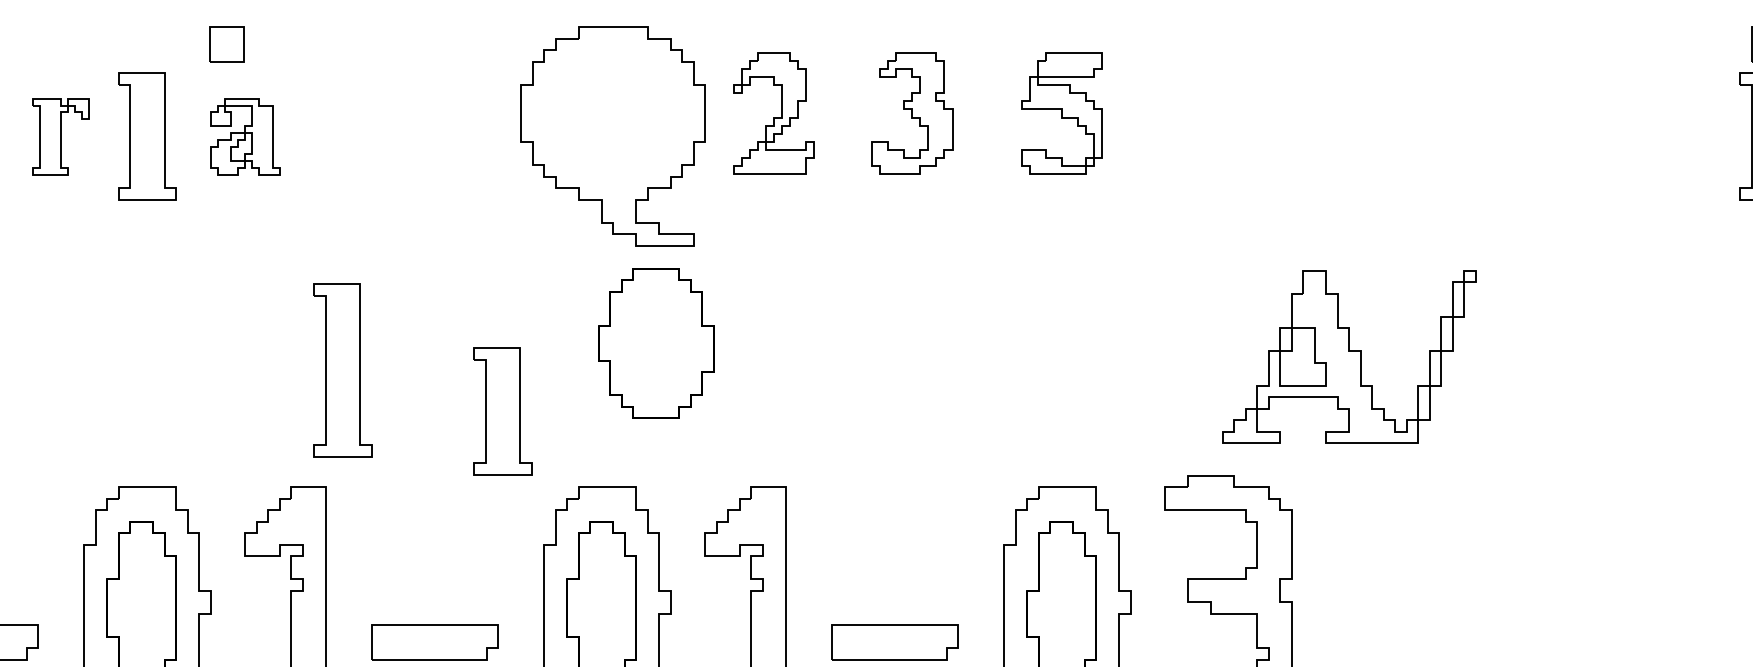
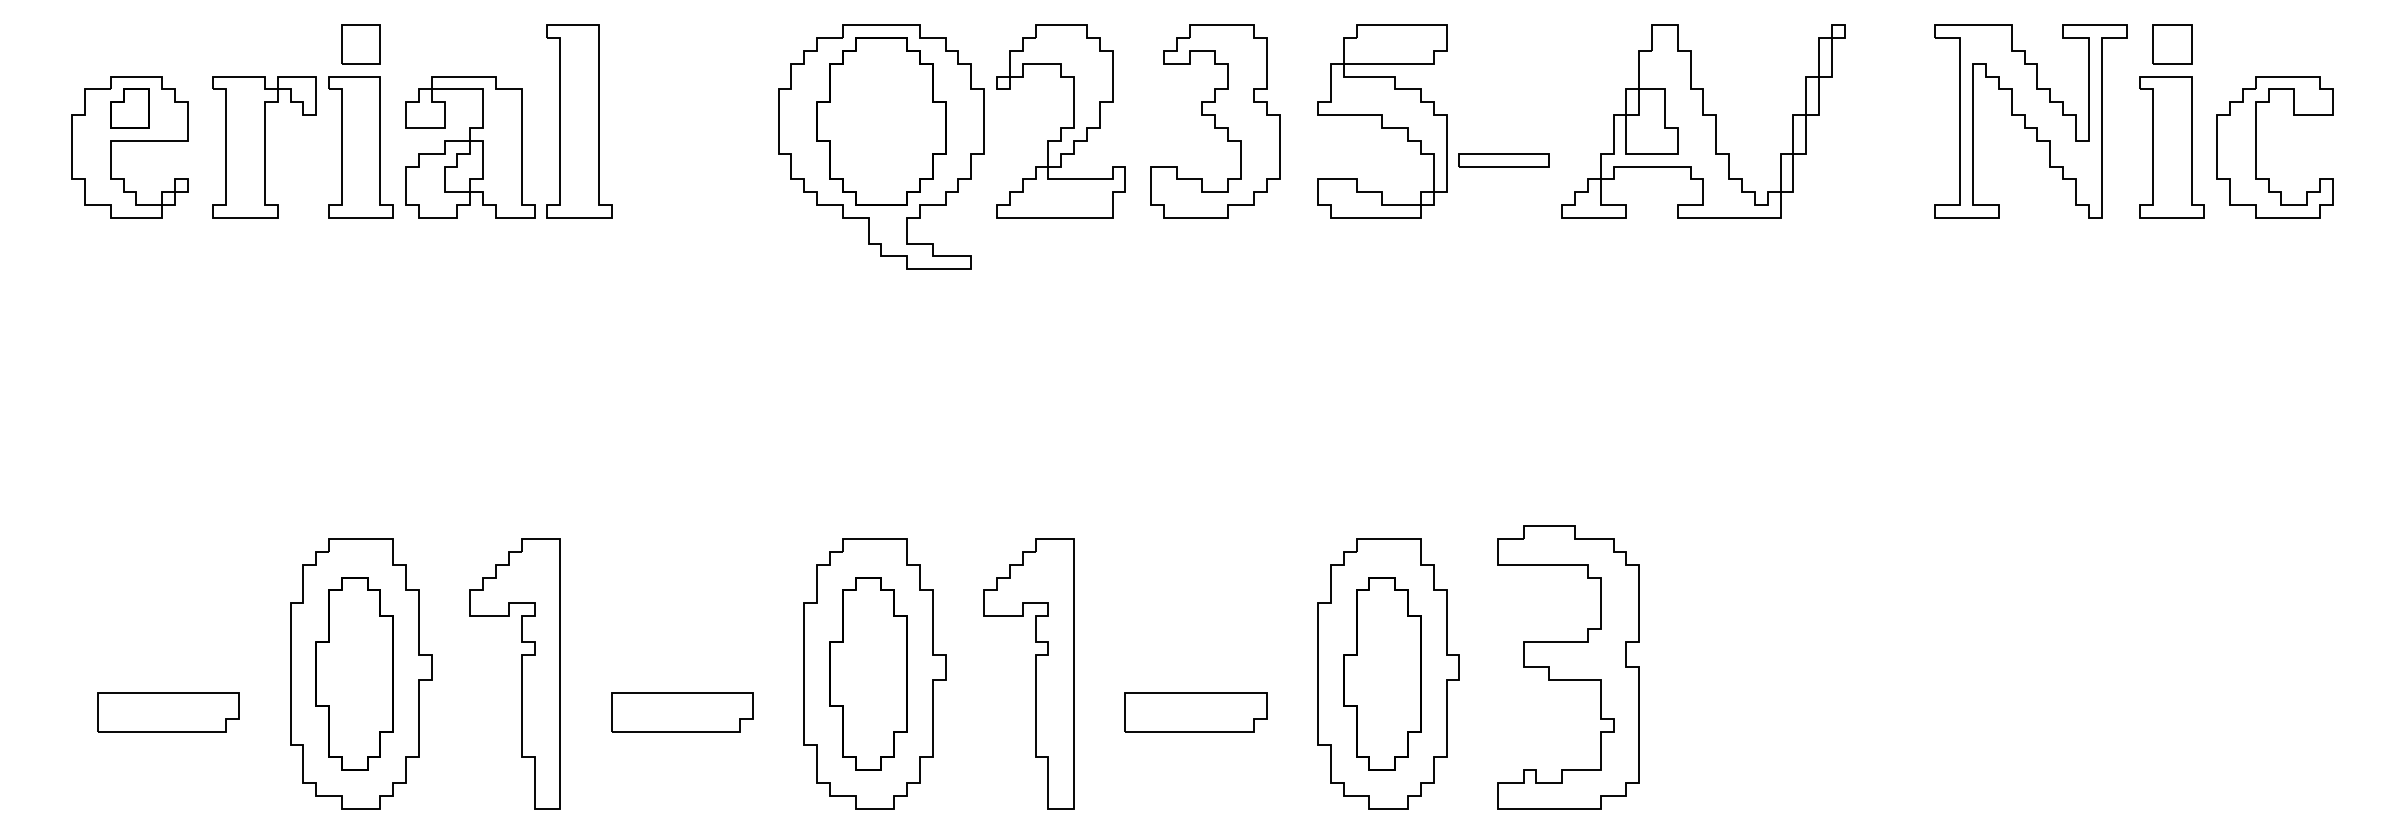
part: (226, 44) -> (360, 44), moved
part: (773, 113) -> (1060, 121), size x1.43
part: (912, 113) -> (1215, 121), size x1.43
part: (1061, 113) -> (1382, 121), size x1.43
part: (1642, 113) -> (2030, 121), added
part: (60, 136) -> (264, 147), size x1.67
part: (245, 136) -> (470, 147), size x1.67
part: (1170, 148) -> (1503, 160), added
part: (656, 343) -> (881, 121), moved
part: (1349, 357) -> (1703, 121), moved
part: (342, 370) -> (579, 121), moved
part: (502, 411) -> (757, 454), removed

